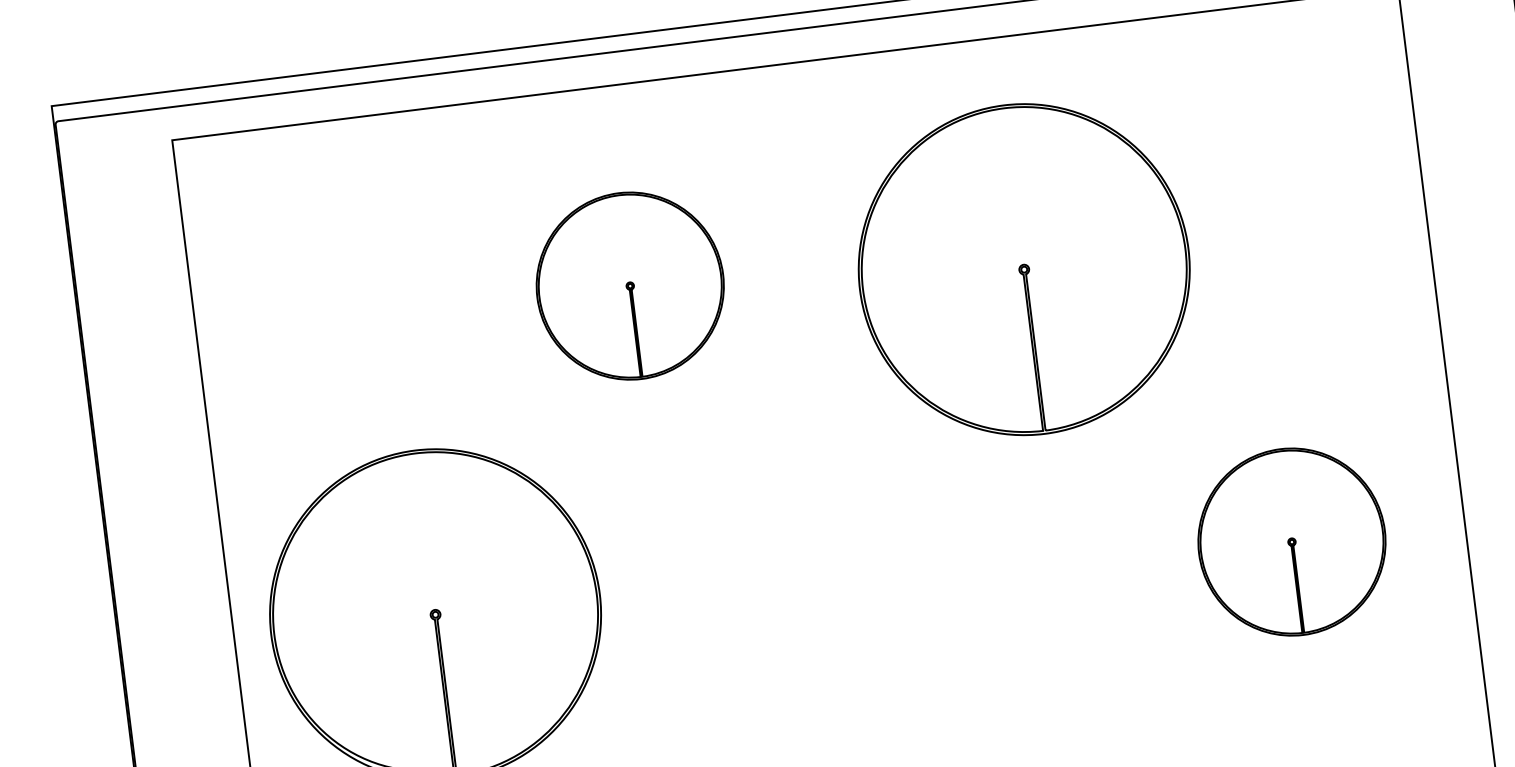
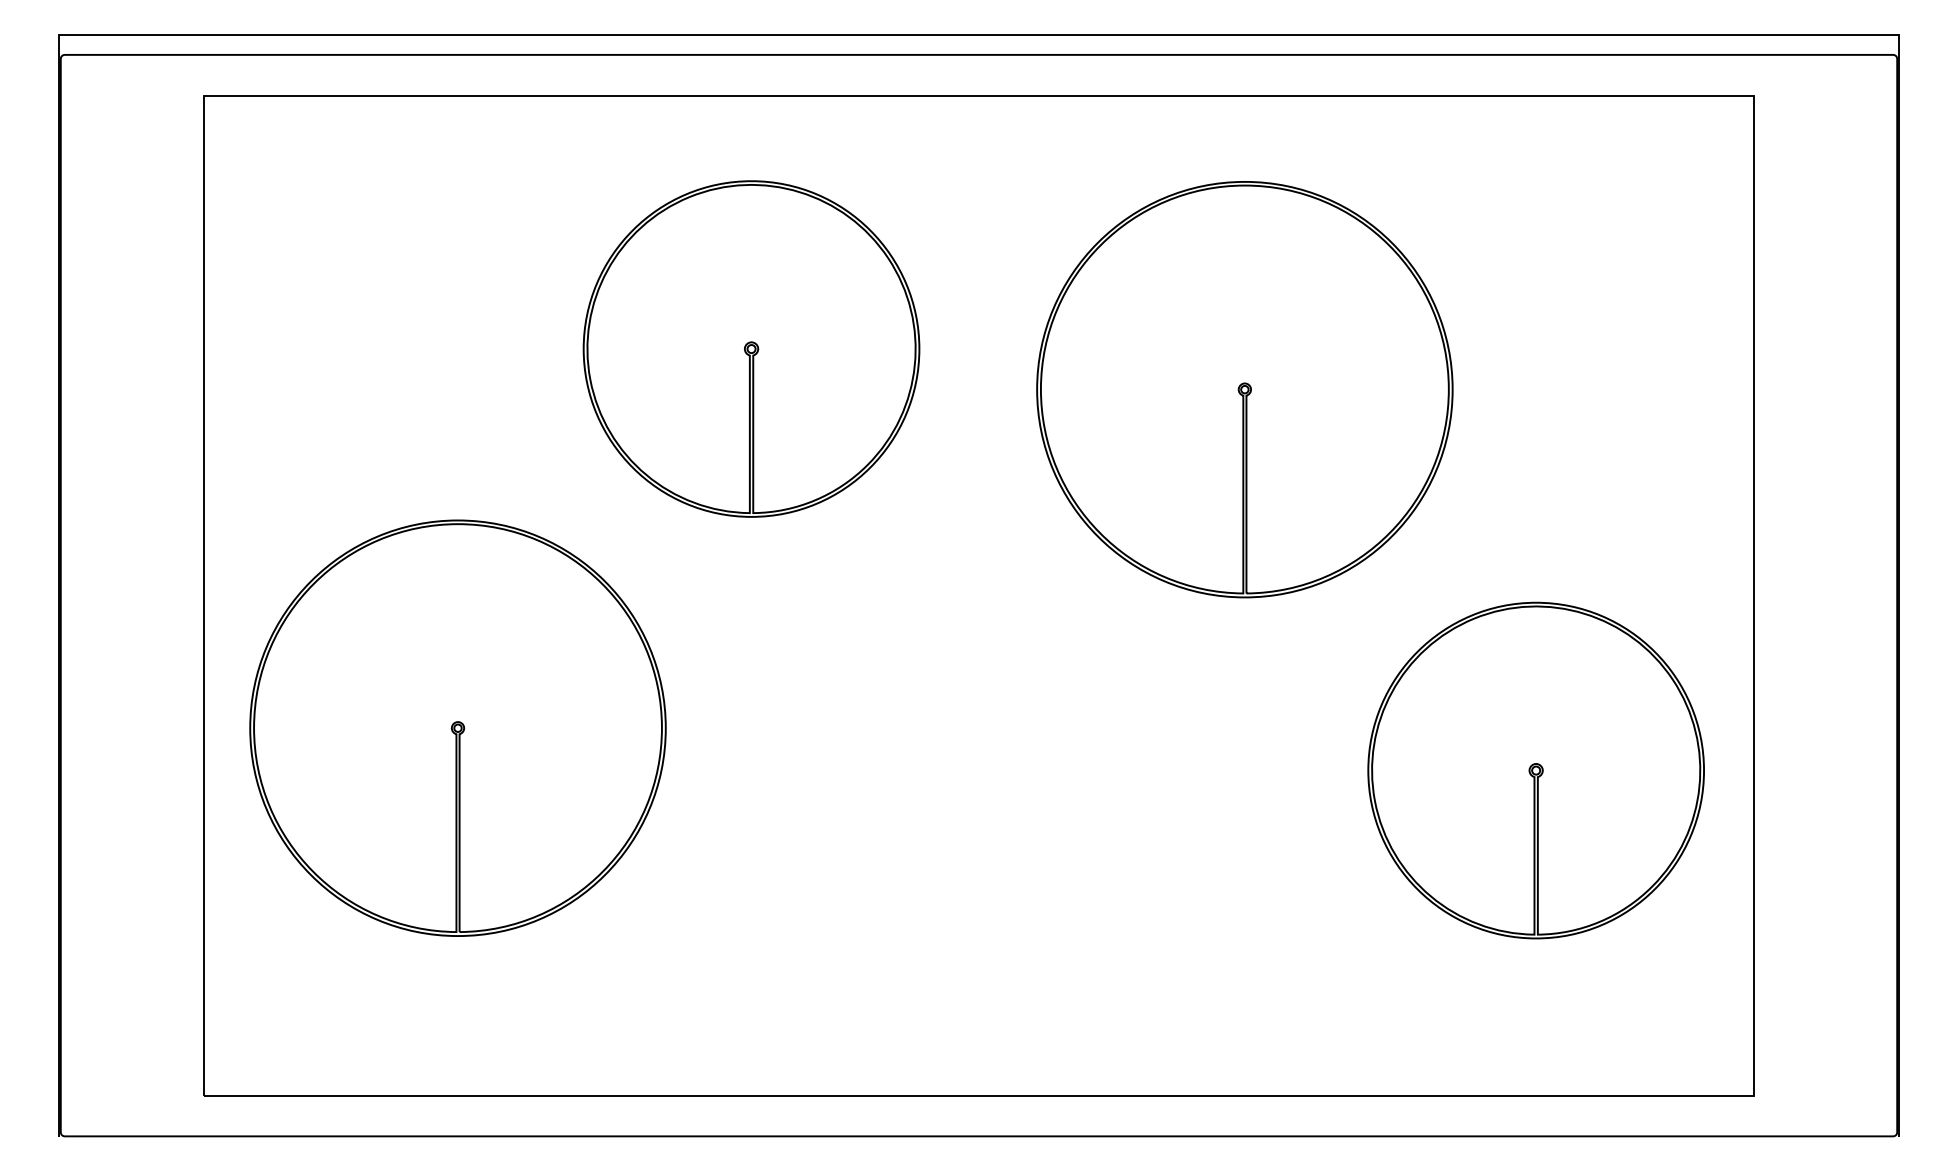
part: (630, 285) -> (751, 348), size x1.43
part: (1291, 542) -> (1535, 770), size x1.43

